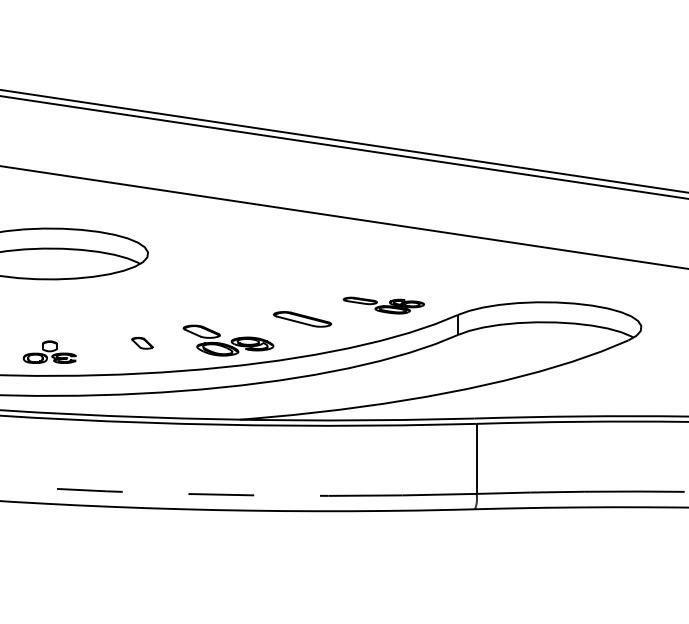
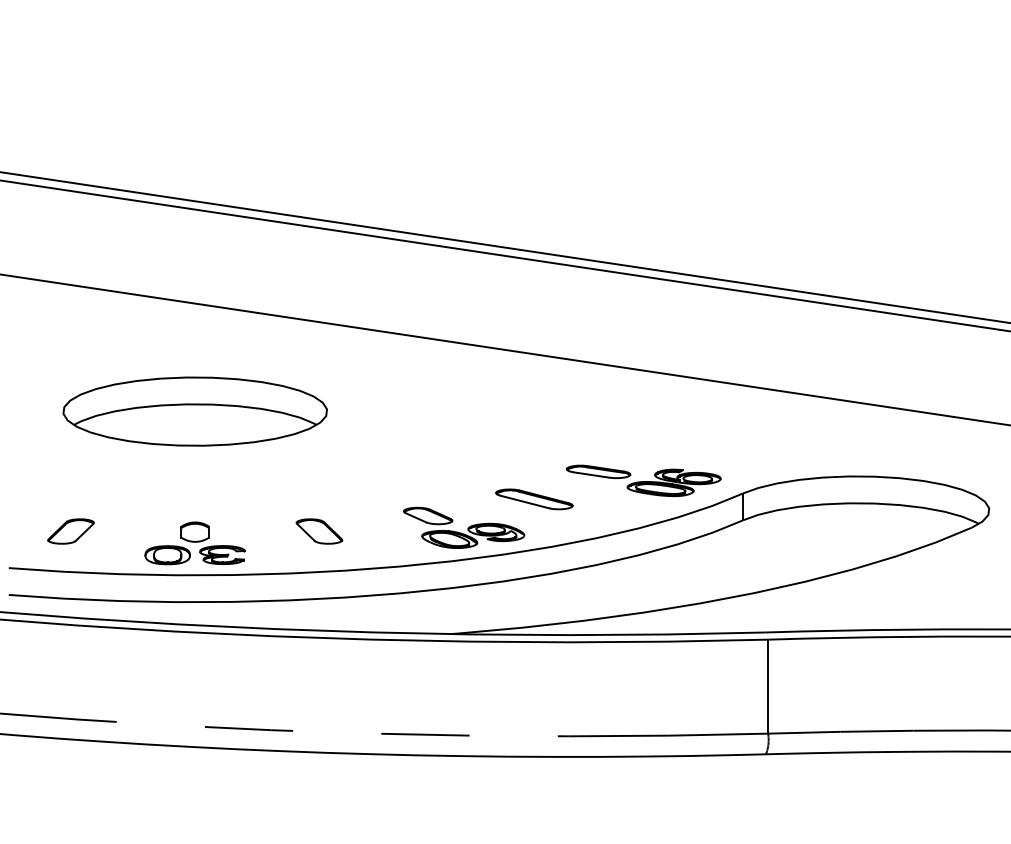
part: (383, 305) -> (643, 480), size x1.43
part: (228, 340) -> (464, 527), moved
part: (142, 343) -> (319, 531), size x1.67
part: (49, 352) -> (194, 543), size x1.43

